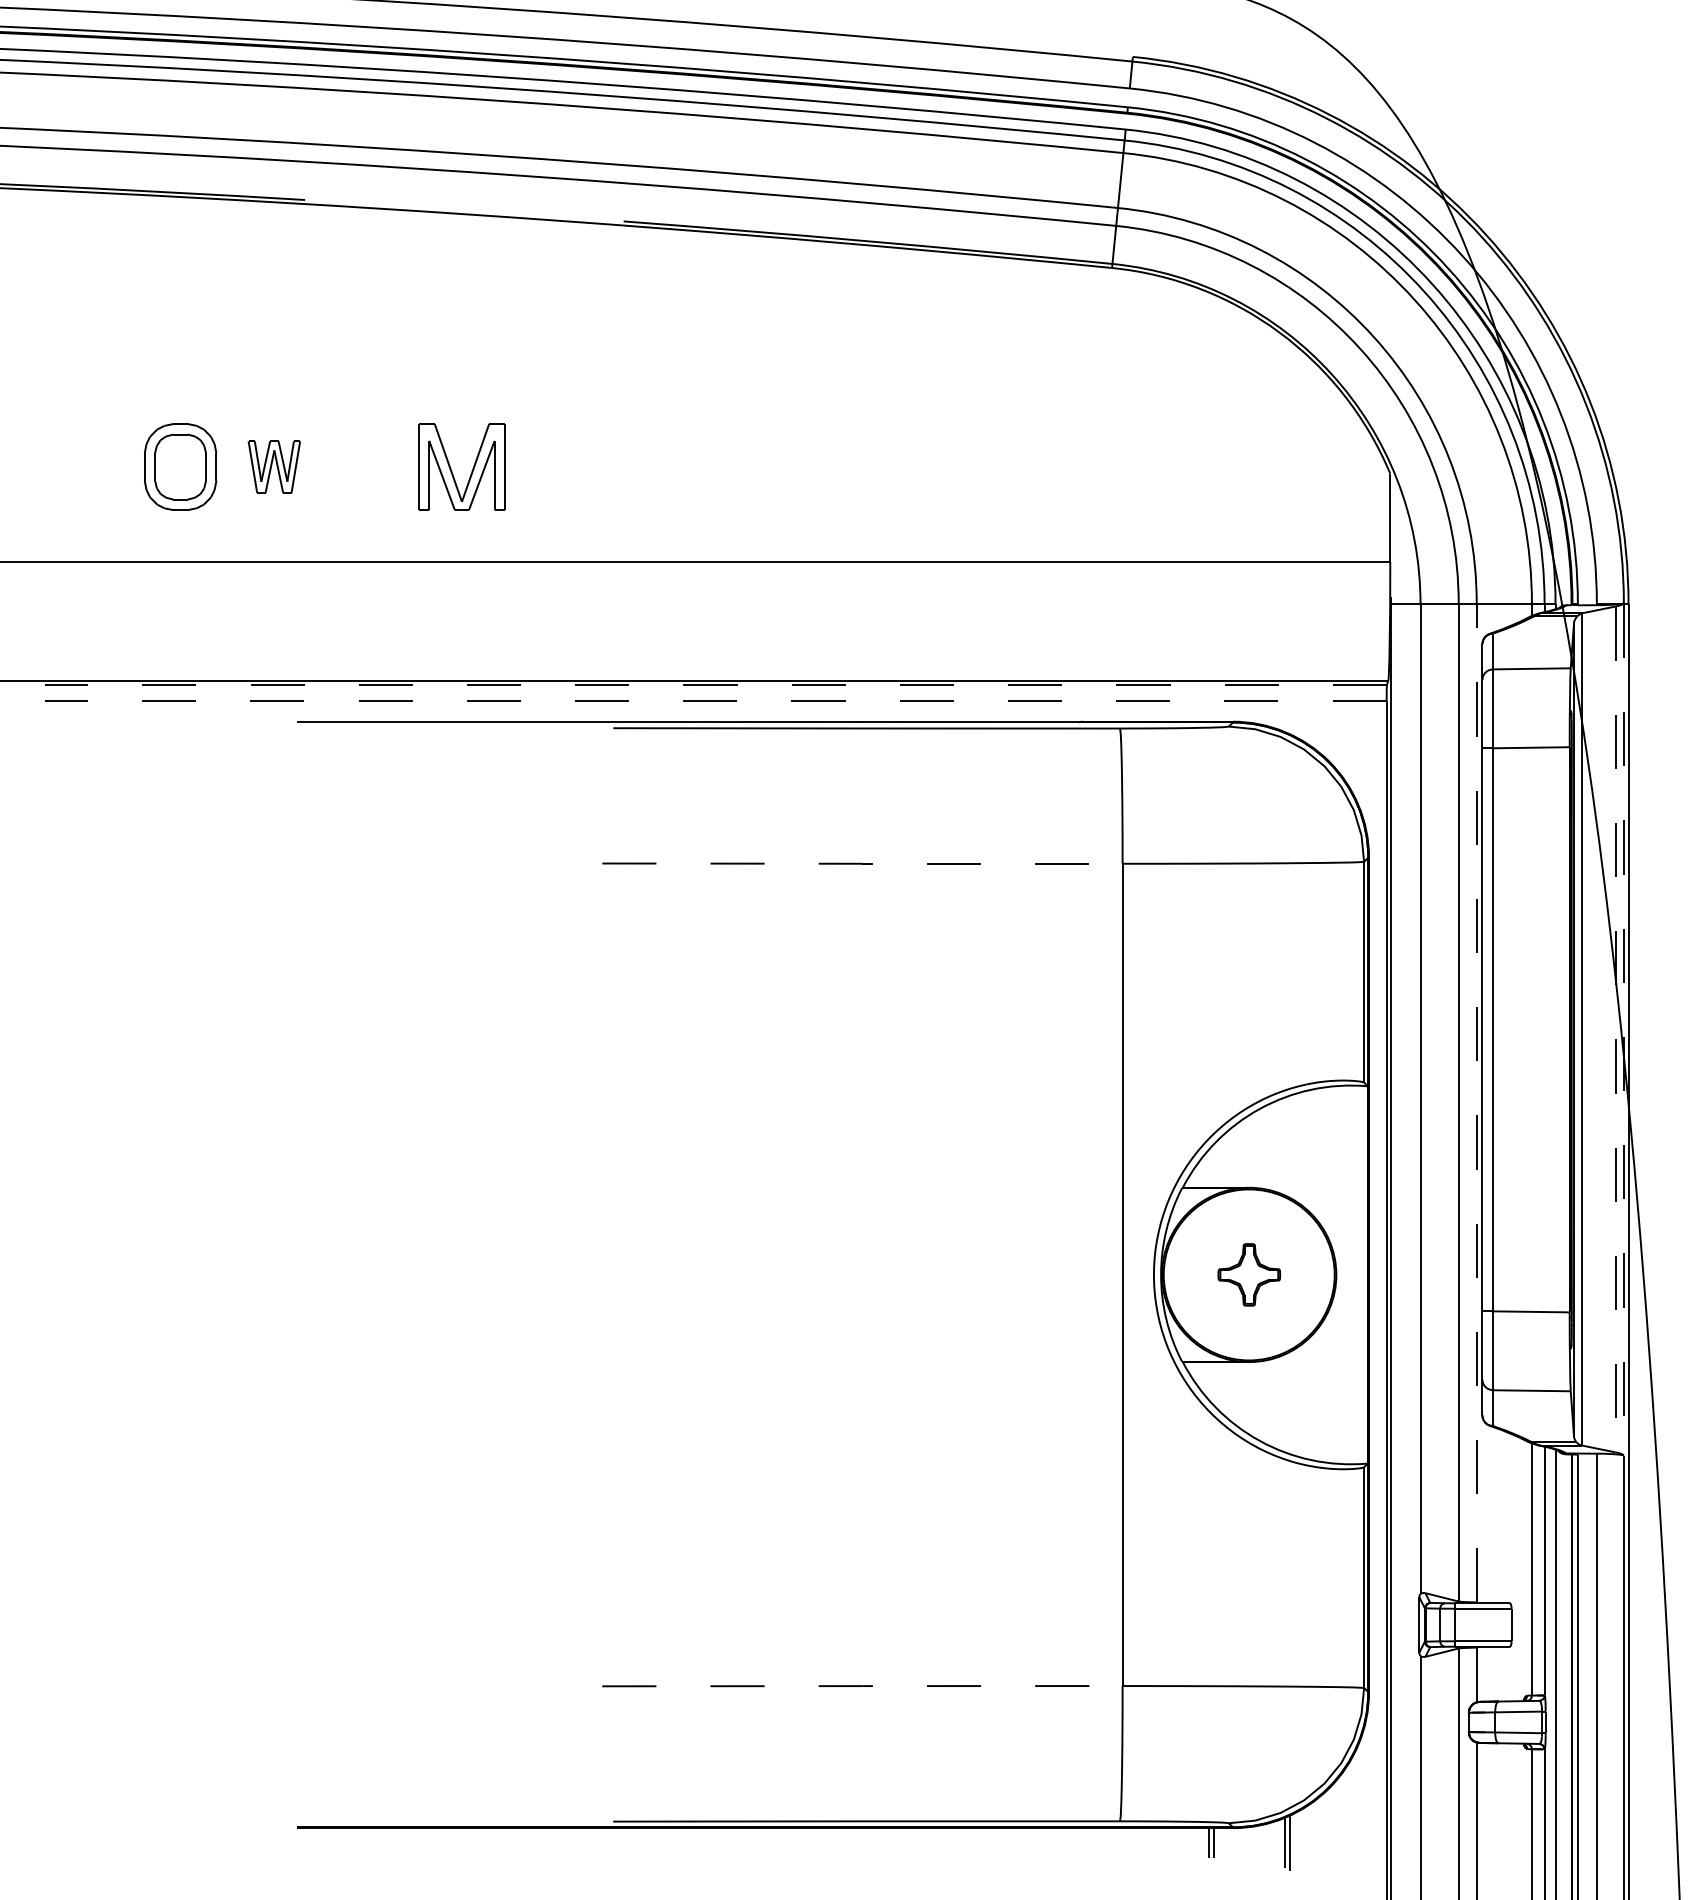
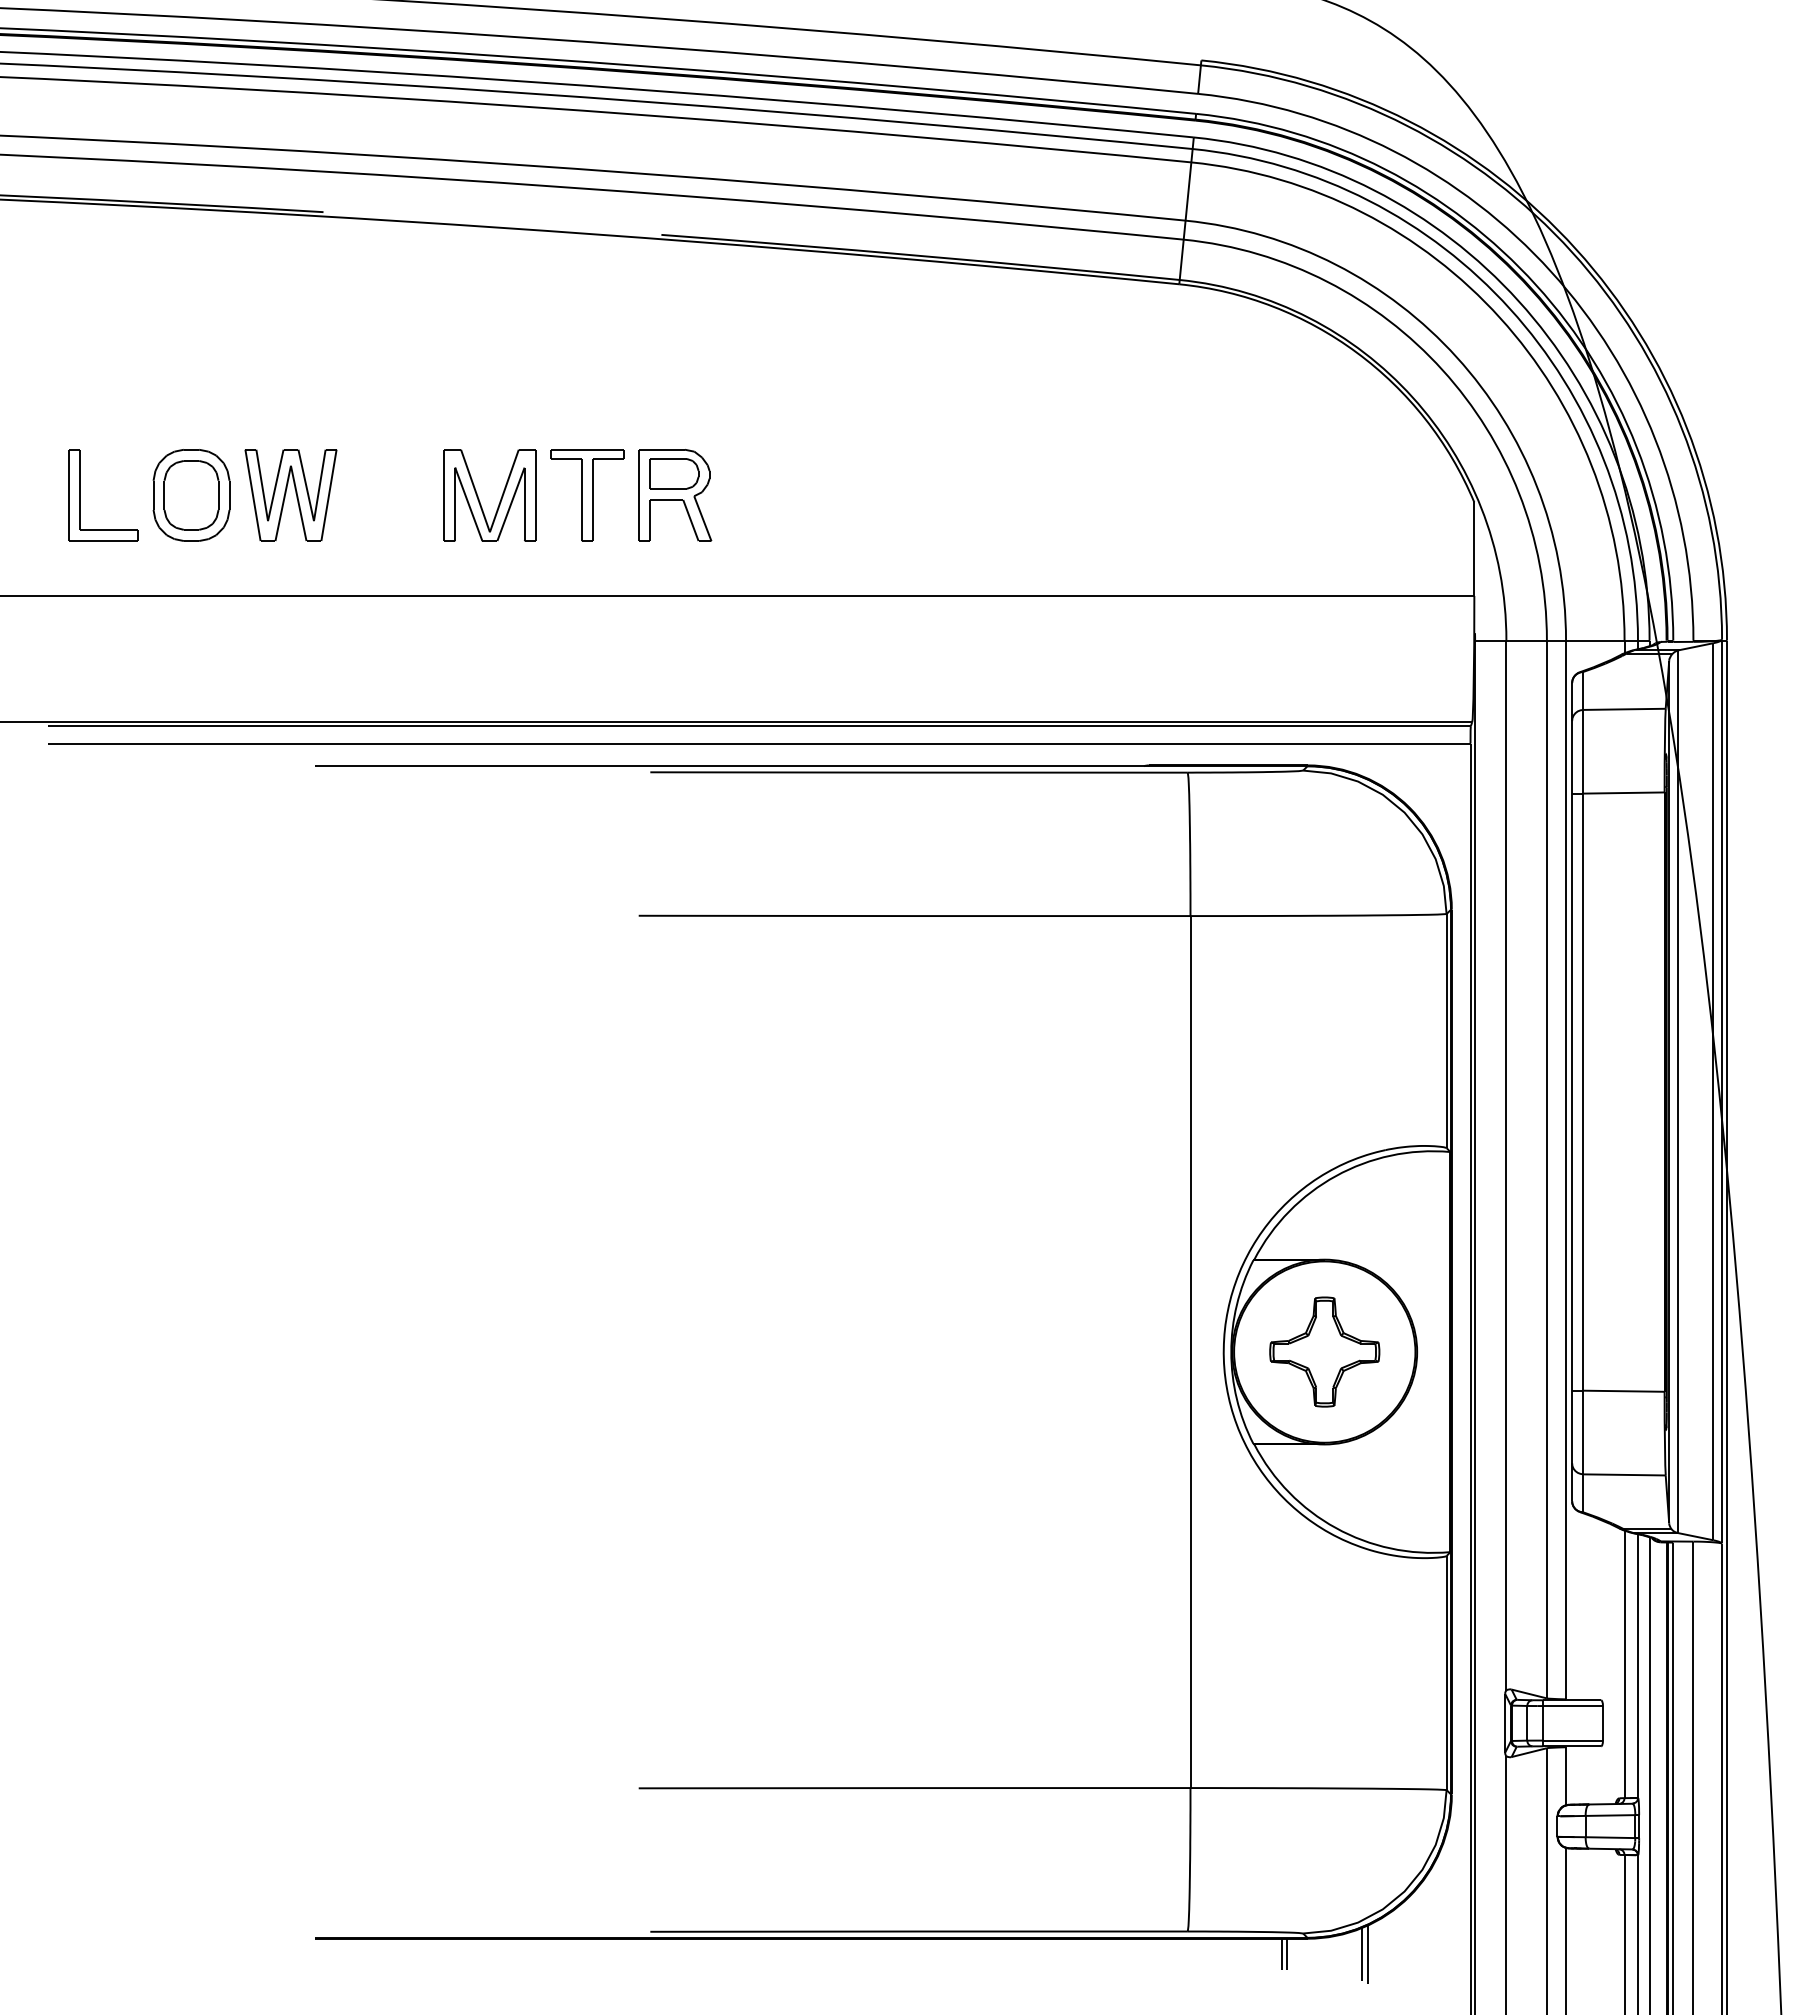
part: (75, 467) -> (80, 495), added
part: (273, 467) -> (290, 495), size x1.67
part: (553, 467) -> (587, 495), added
part: (636, 467) -> (675, 495), added
line: (716, 685) -> (759, 726), dashed -> solid
line: (715, 701) -> (758, 743), dashed -> solid
line: (862, 864) -> (914, 916), dashed -> solid
line: (1615, 1030) -> (1713, 1092), dashed -> solid
line: (1623, 1030) -> (1721, 1092), dashed -> solid
line: (1477, 1102) -> (1566, 1169), dashed -> solid
part: (1248, 1274) -> (1324, 1351), size x1.67
line: (862, 1686) -> (914, 1788), dashed -> solid

